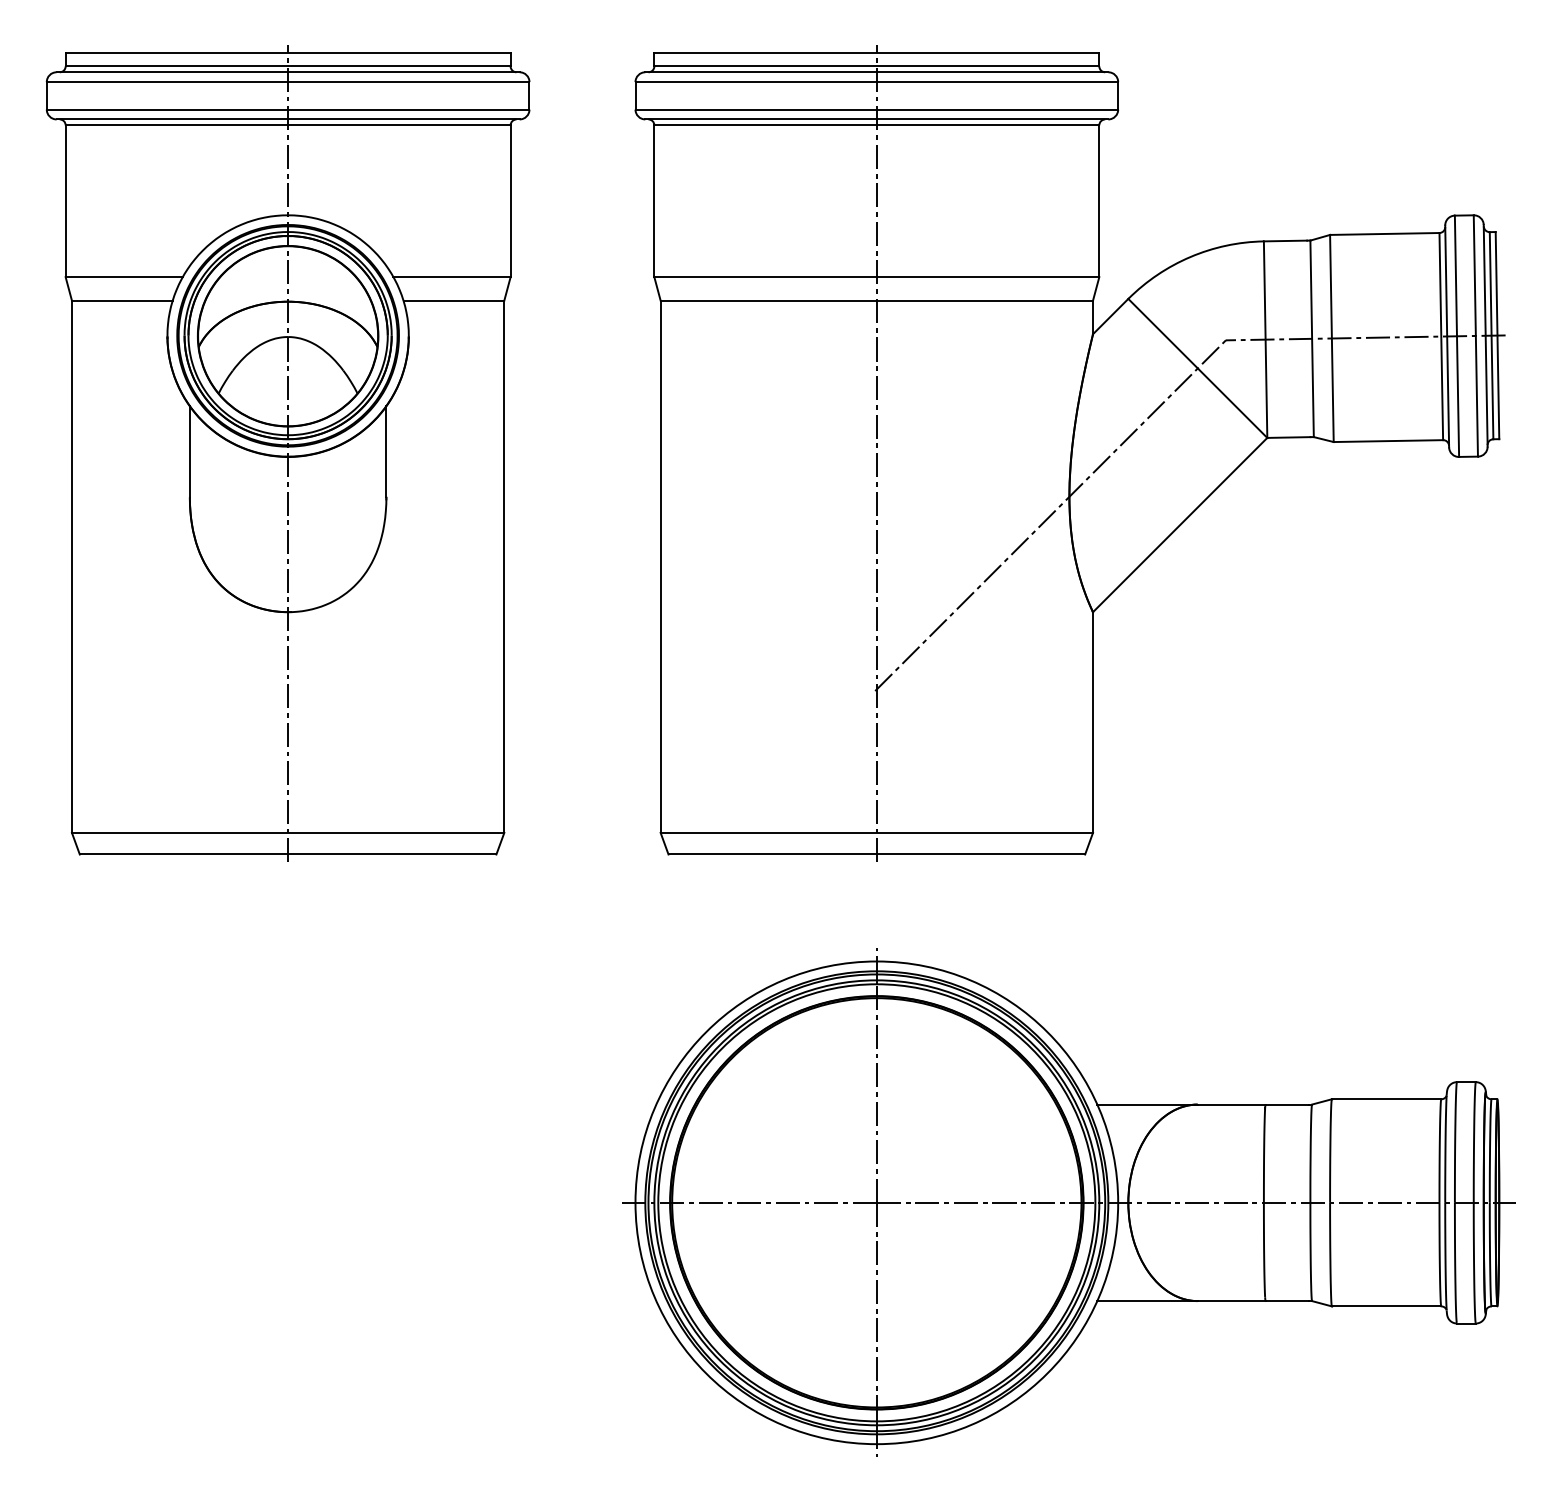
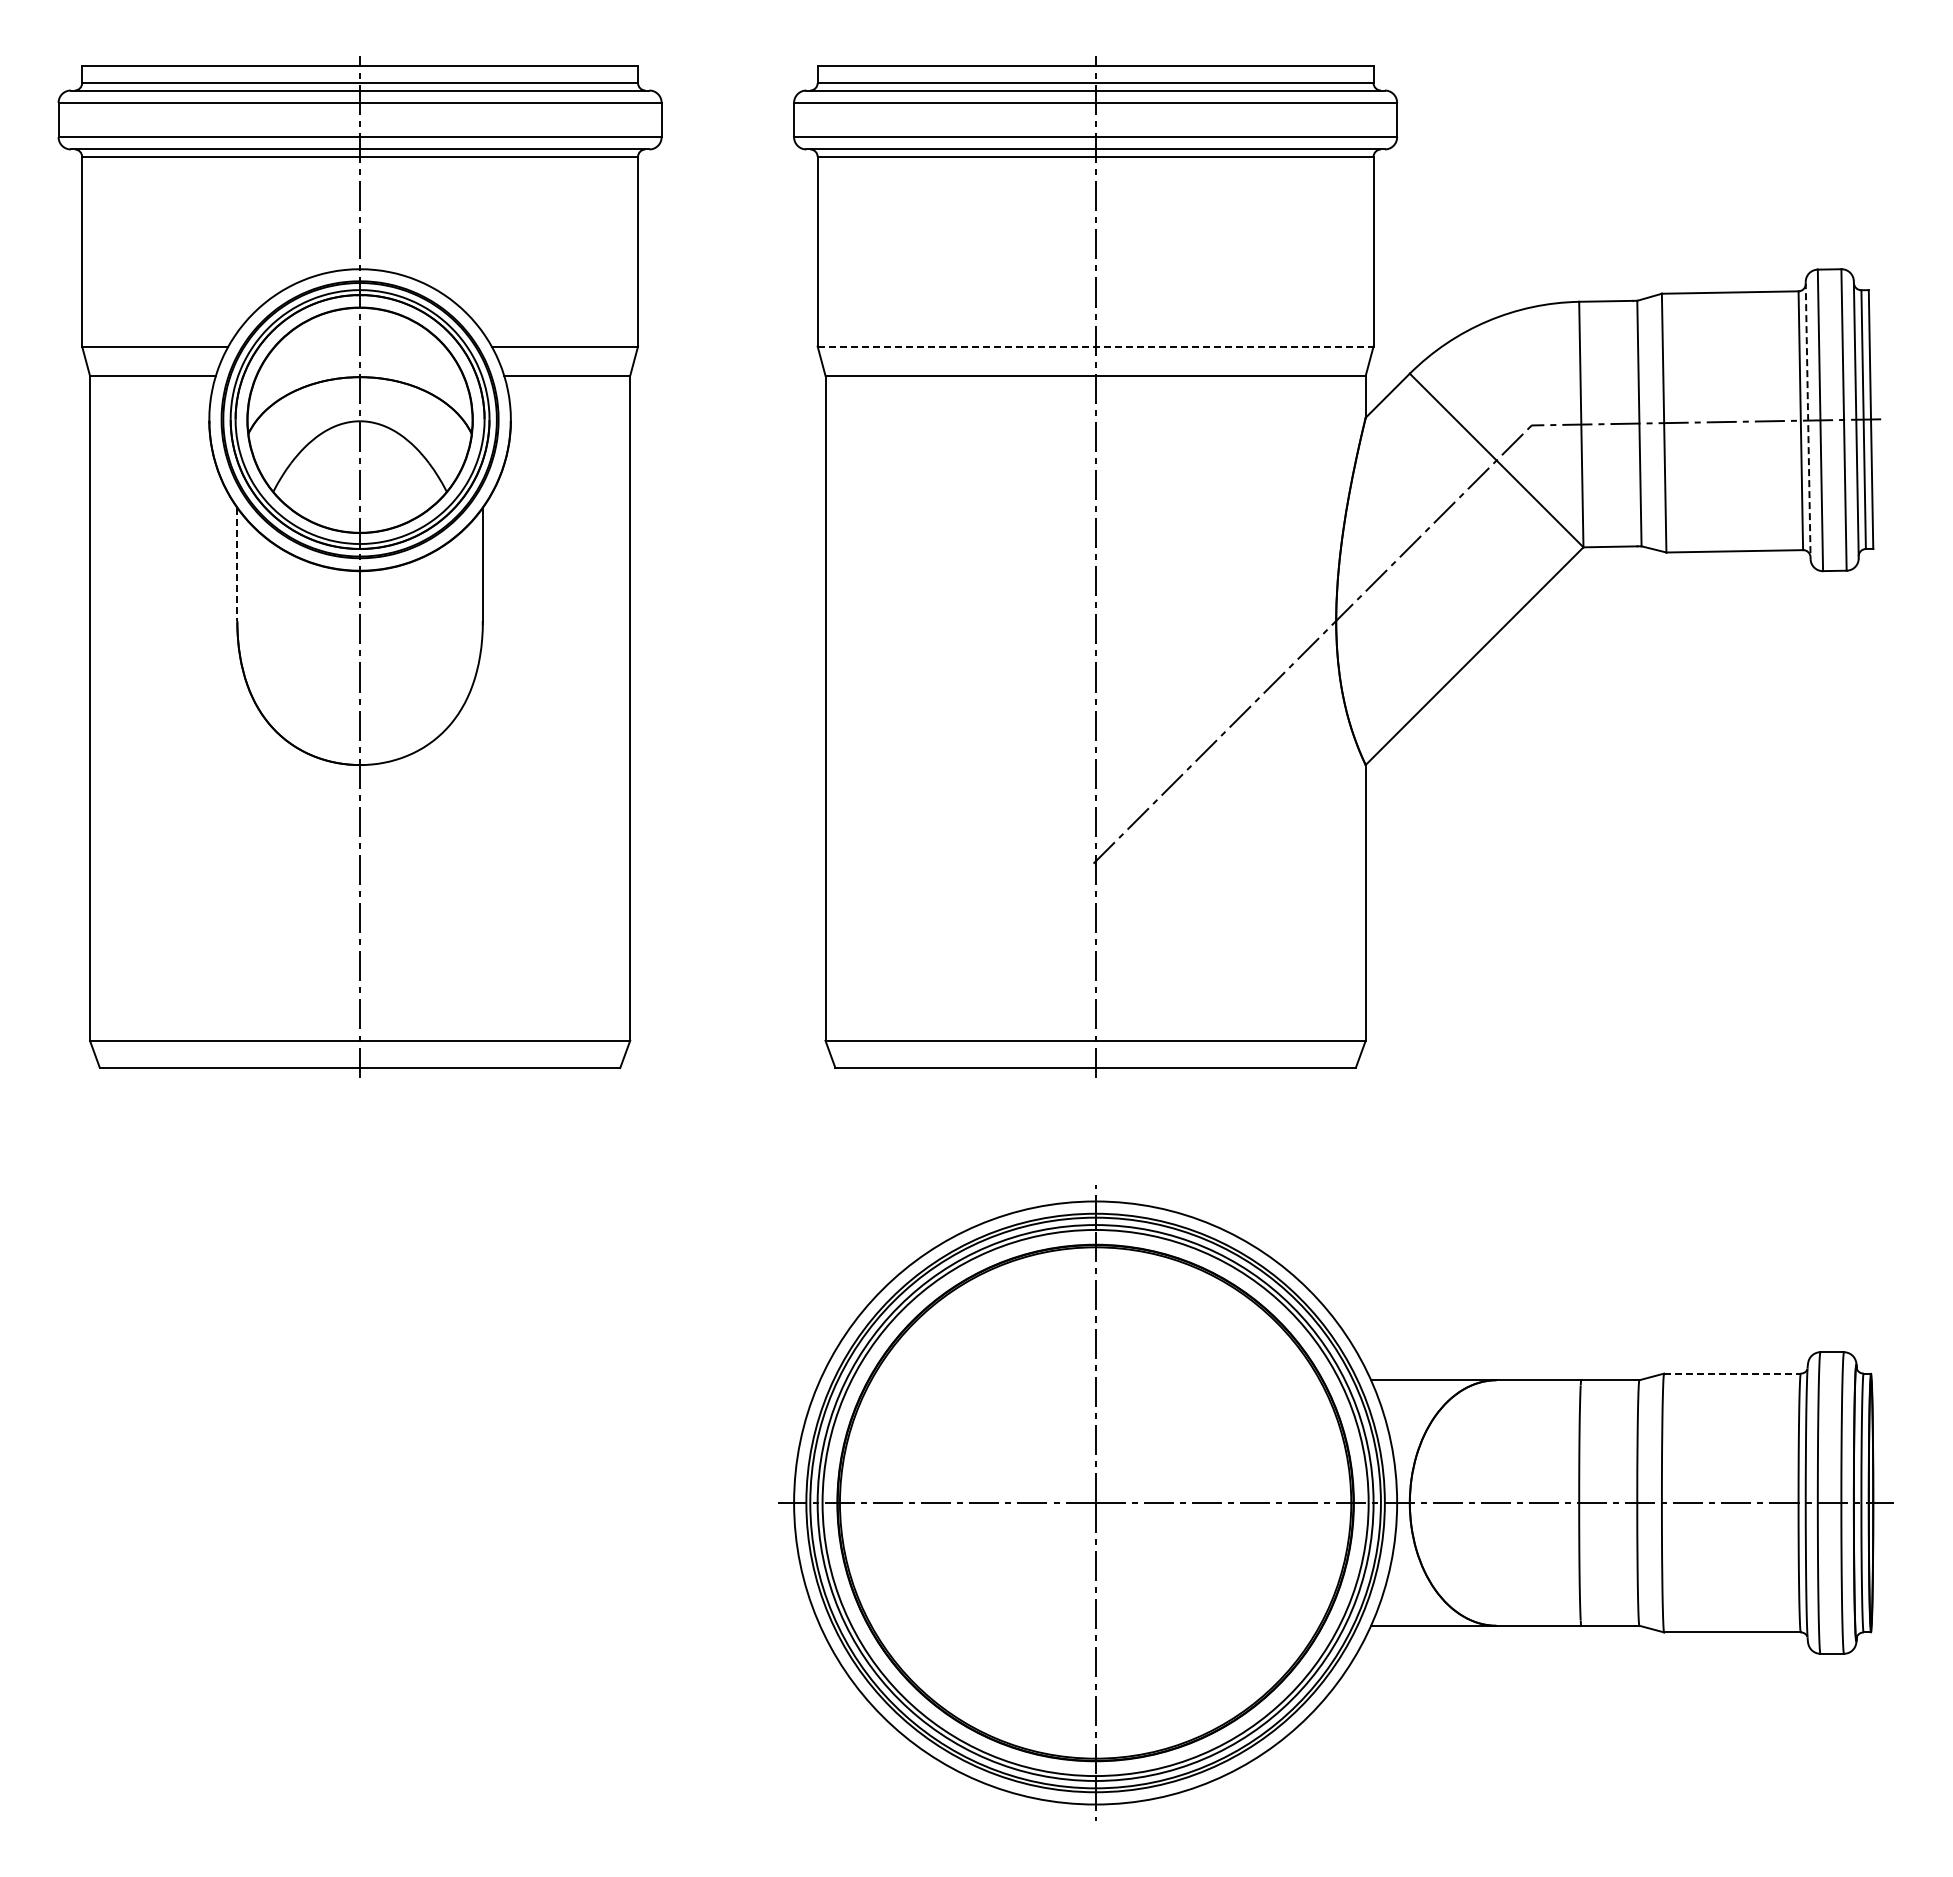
line: (876, 277) -> (1095, 346), solid -> dashed
line: (1447, 337) -> (1808, 421), solid -> dashed
line: (190, 451) -> (237, 564), solid -> dashed
line: (1386, 1099) -> (1732, 1373), solid -> dashed

